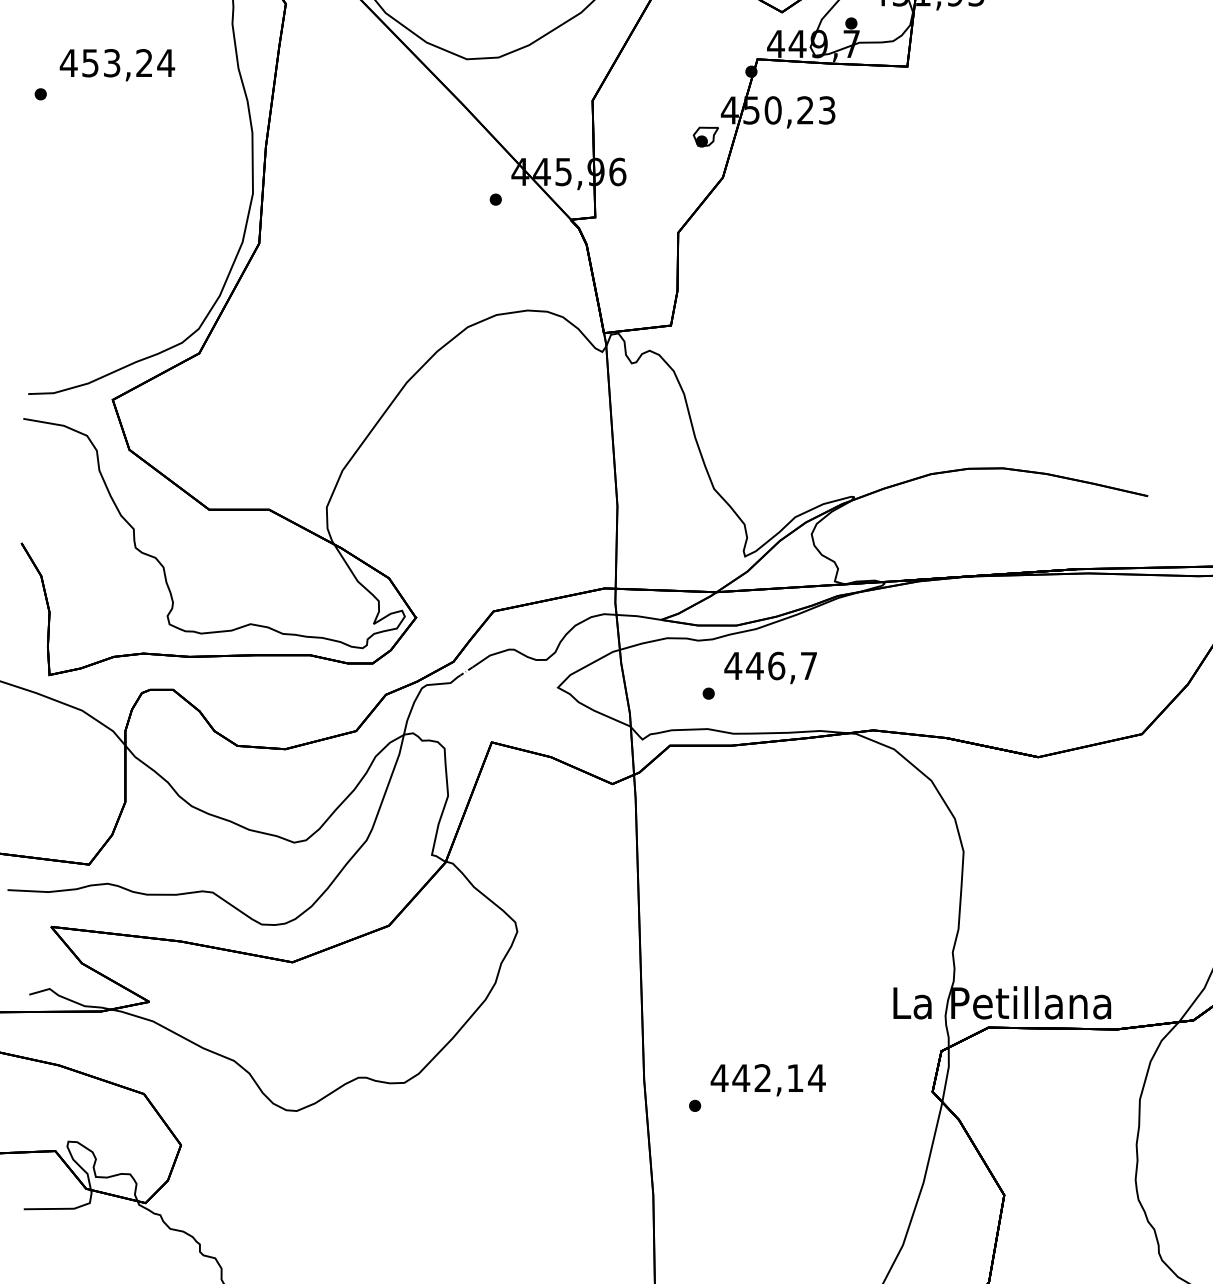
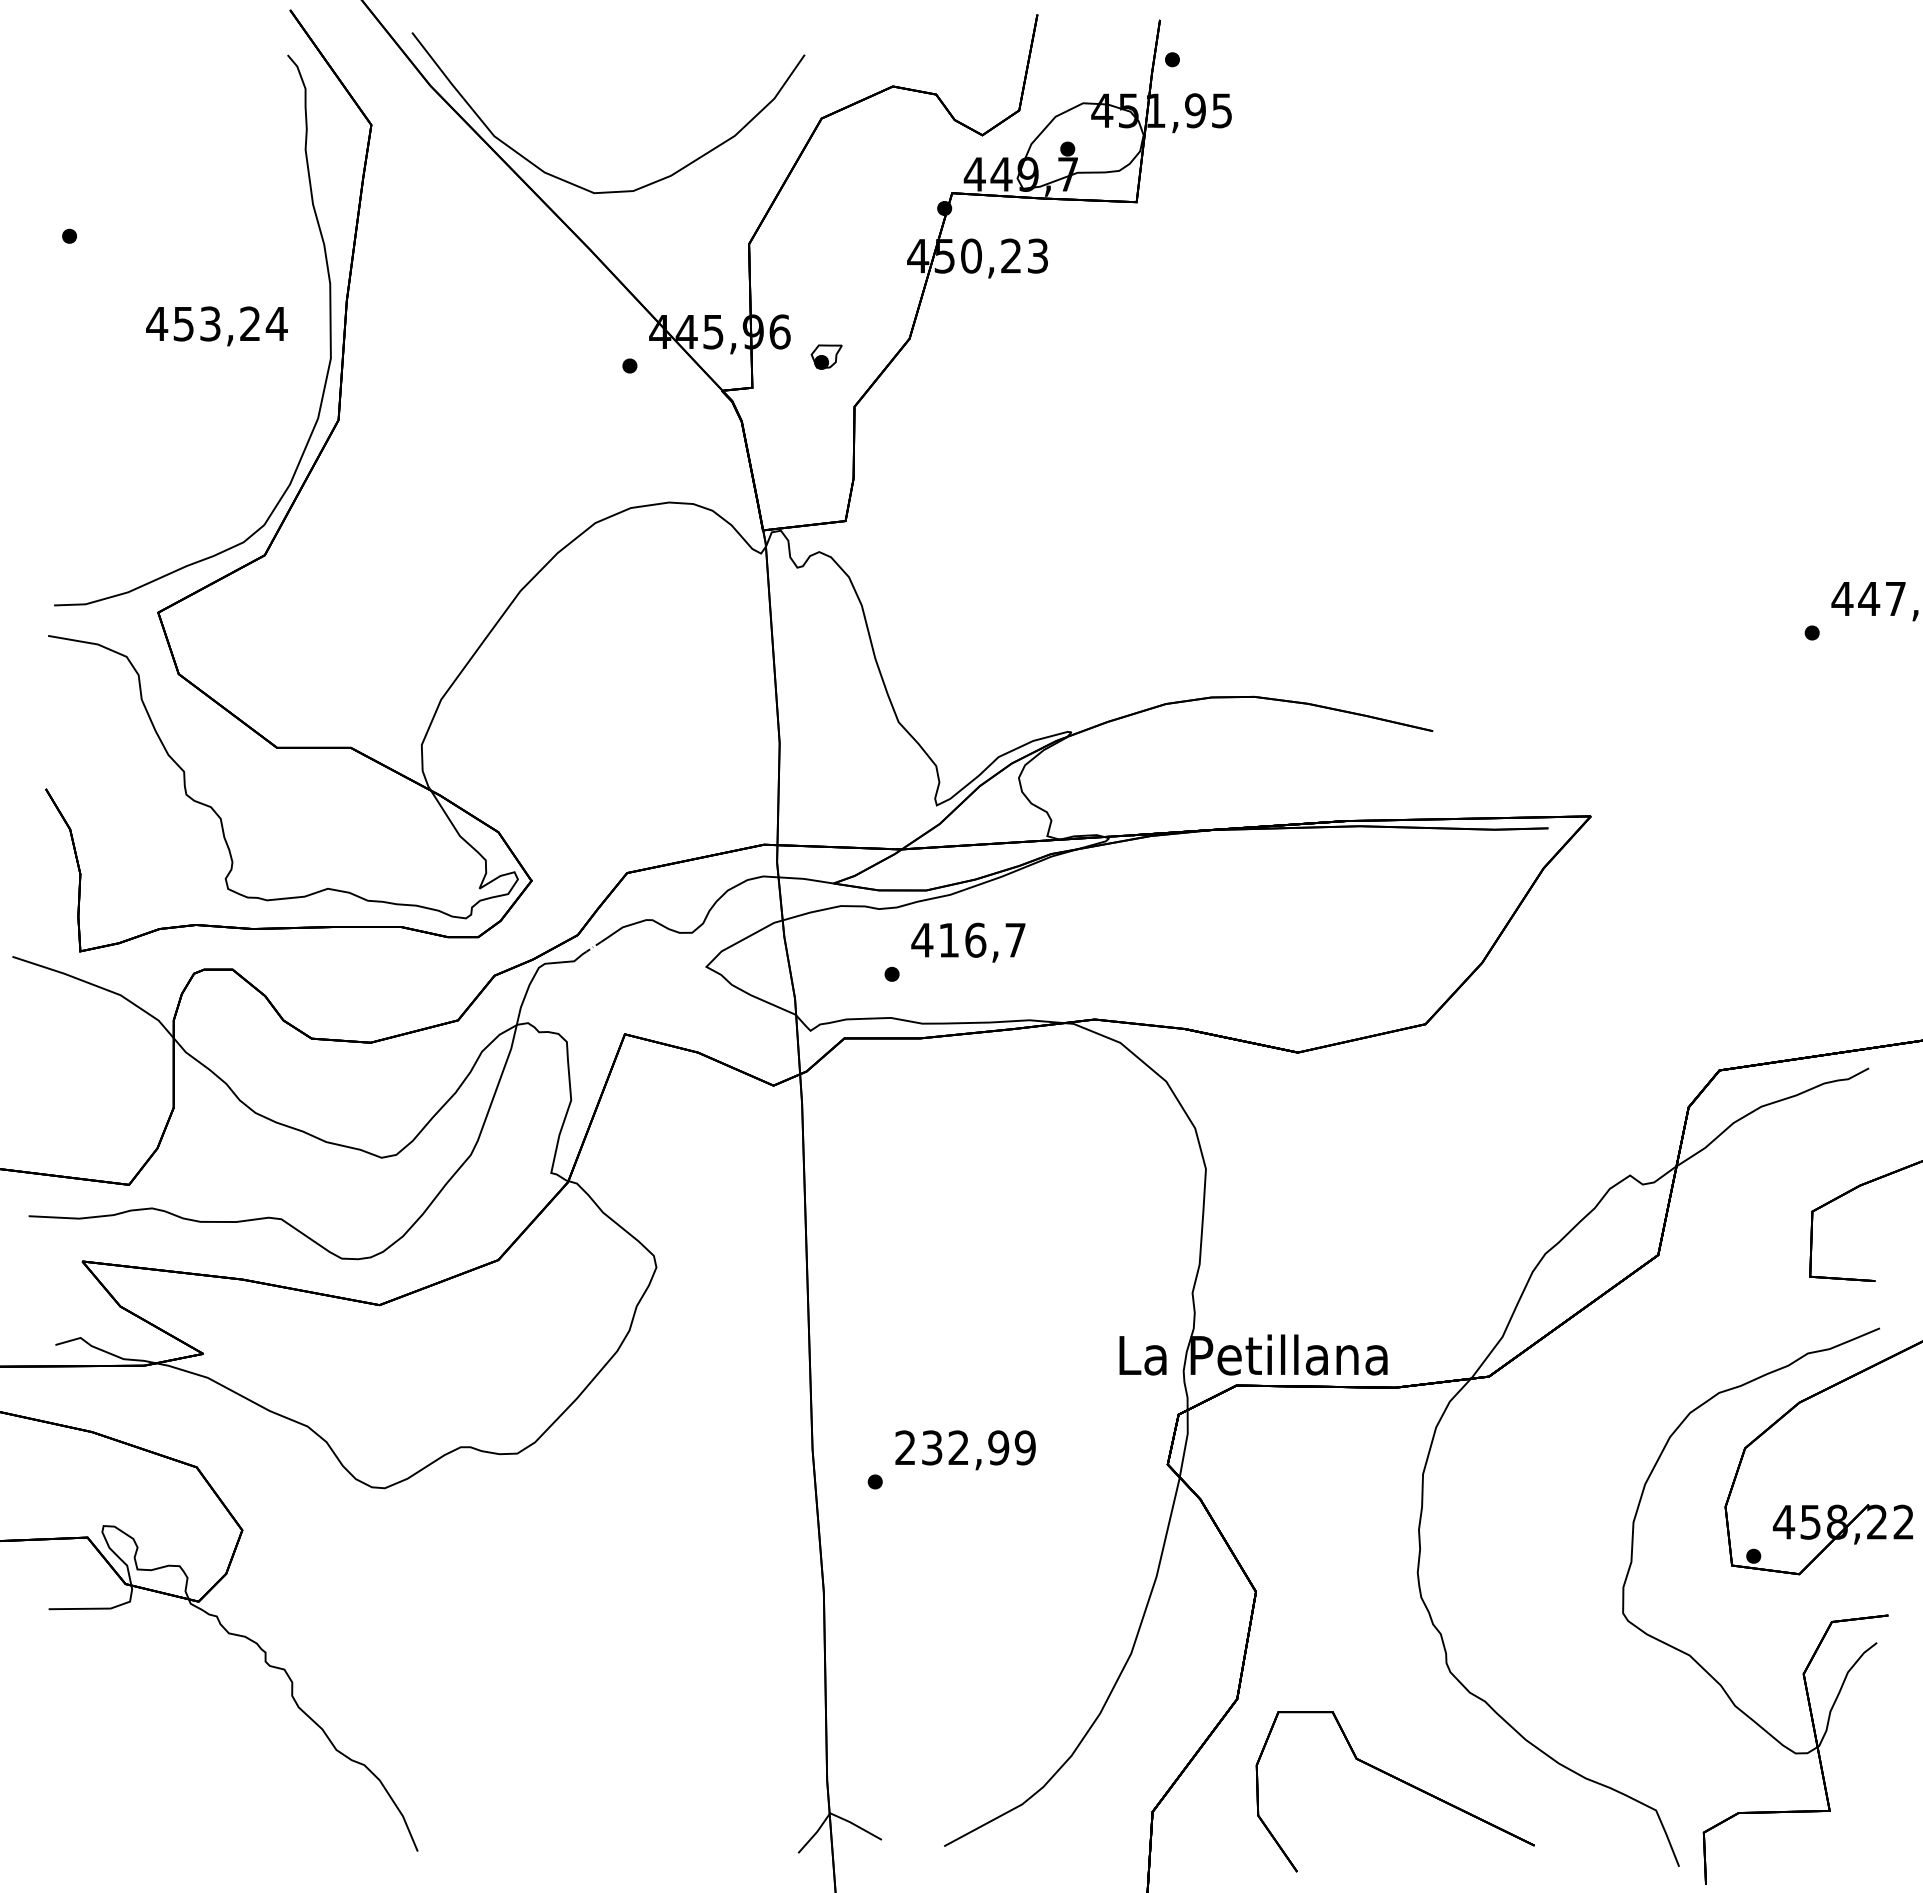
text: (117, 65) -> (216, 326), moved
part: (705, 136) -> (826, 356), moved
text: (754, 666) -> (948, 940), 446,7 -> 416,7
text: (768, 1077) -> (965, 1447), 442,14 -> 232,99

